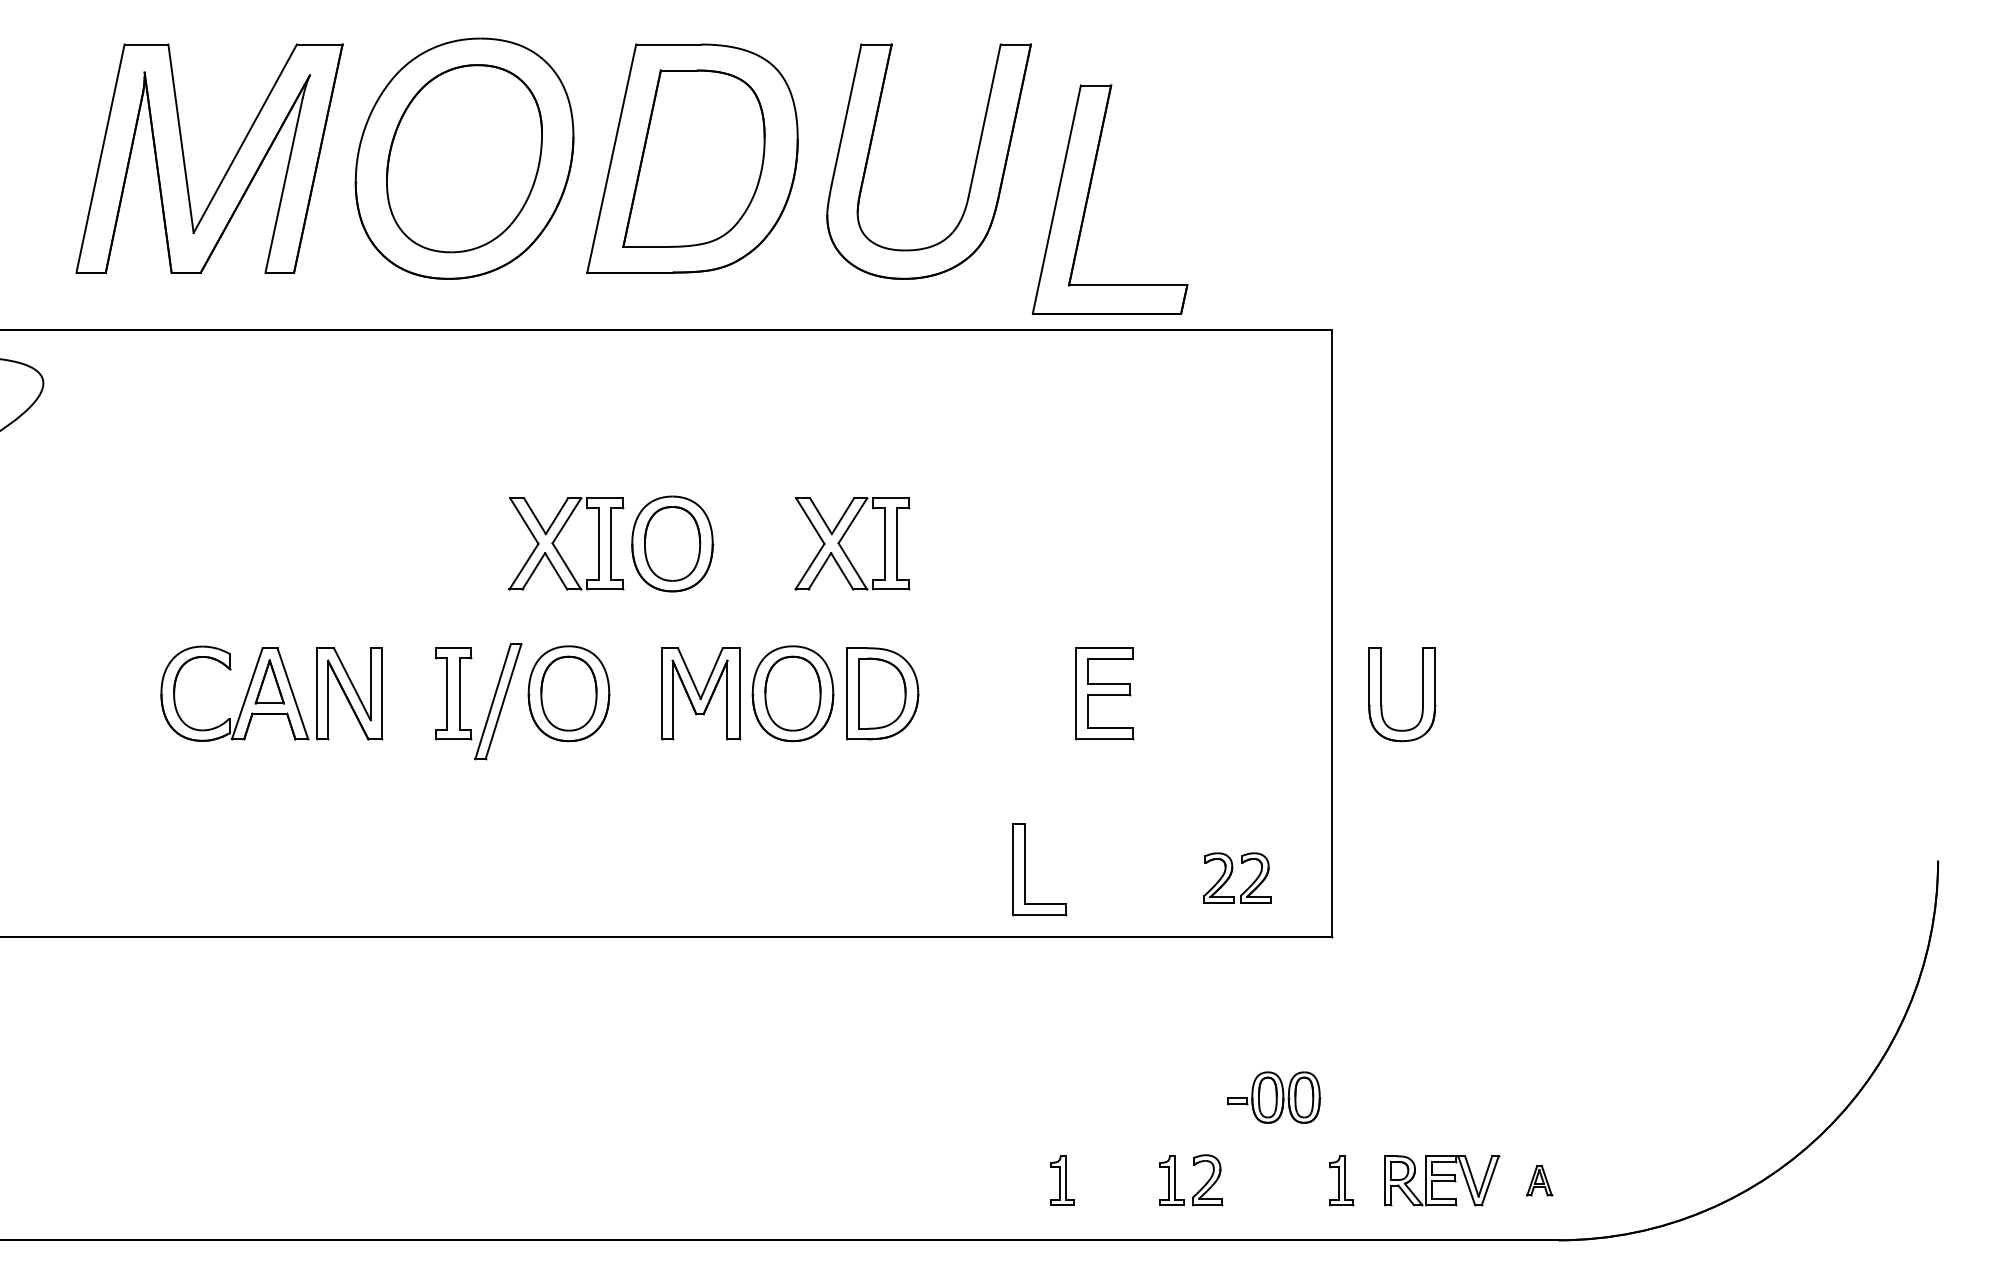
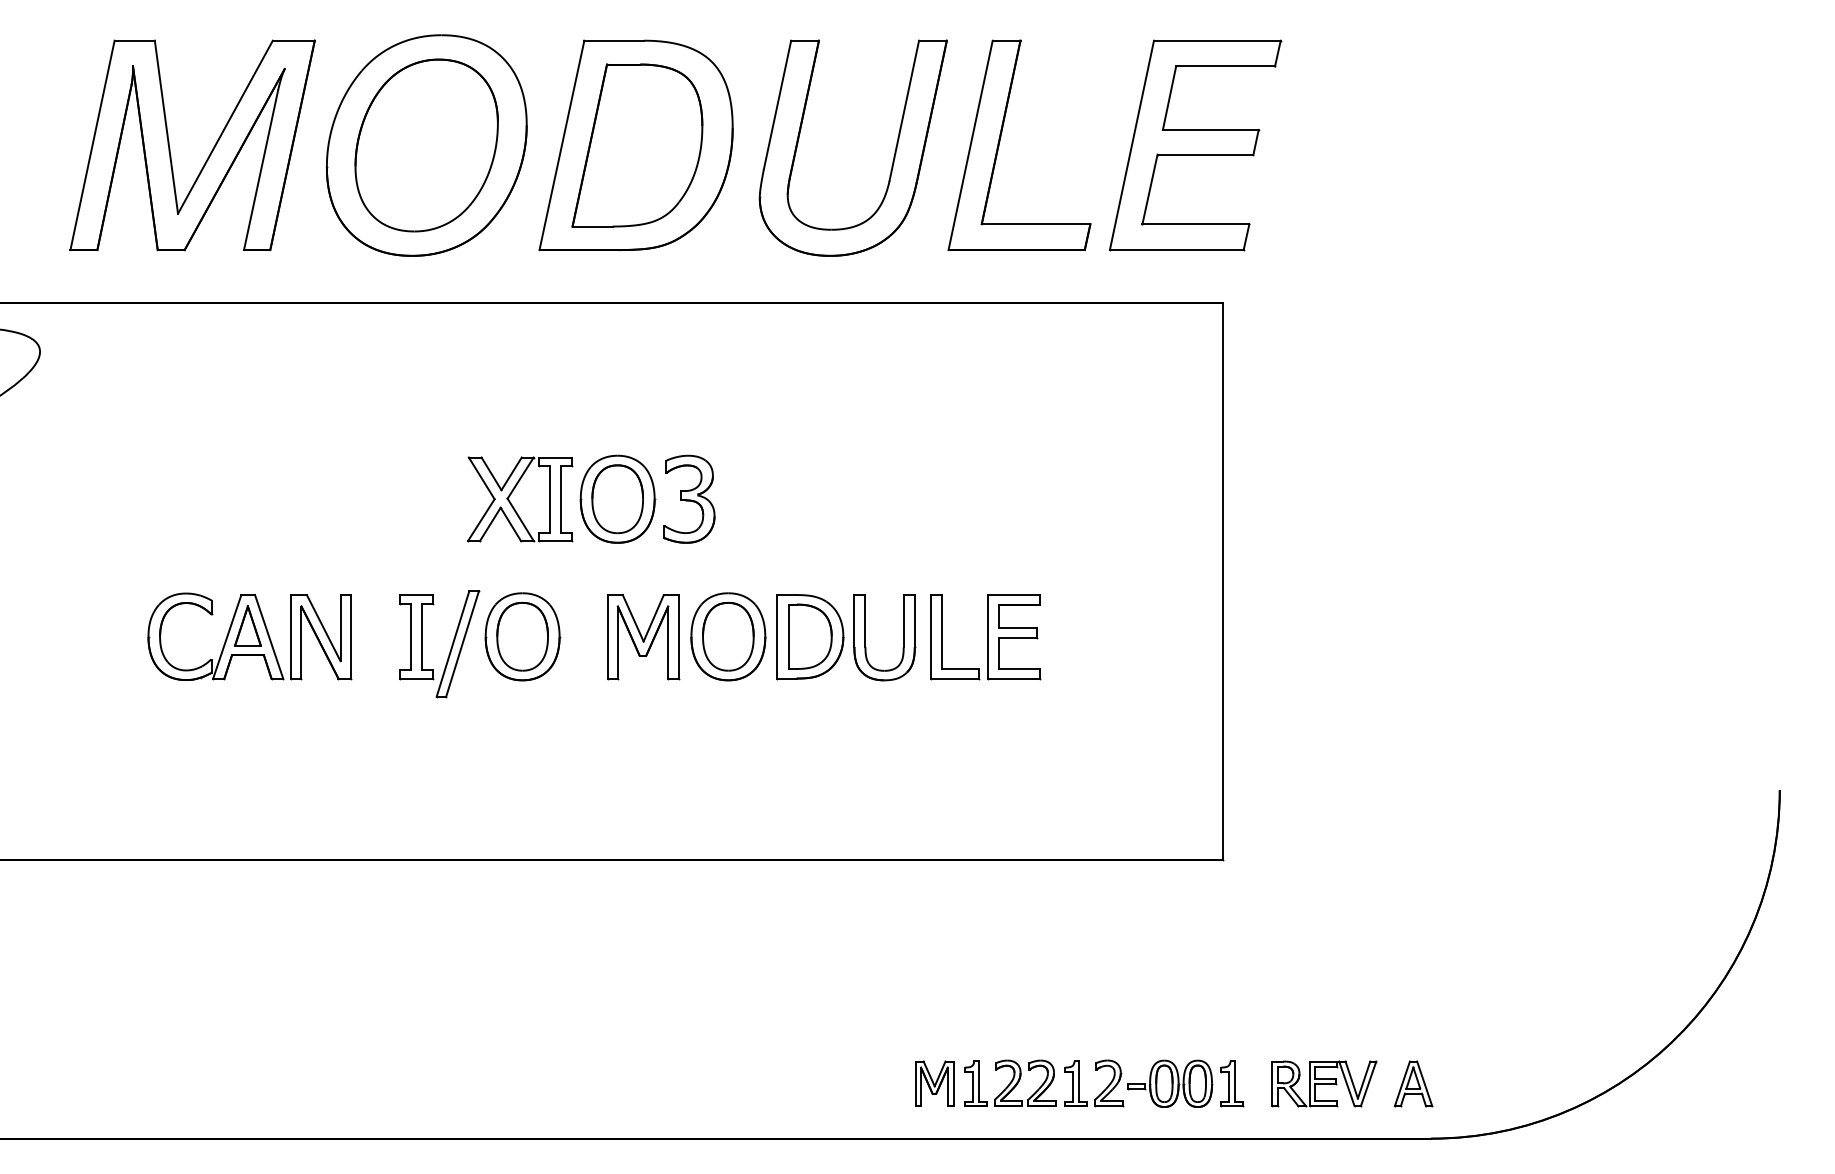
part: (1301, 158) -> (1195, 145), added
part: (1089, 194) -> (1000, 140), moved
part: (844, 536) -> (775, 492), removed
part: (750, 543) -> (689, 498), added
part: (1422, 694) -> (903, 637), moved
part: (1025, 869) -> (941, 636), moved
part: (1231, 875) -> (1019, 1080), moved
part: (1274, 1097) -> (1170, 1083), moved
part: (1017, 1180) -> (934, 1083), added
part: (1539, 1180) -> (1413, 1083), size x1.67

